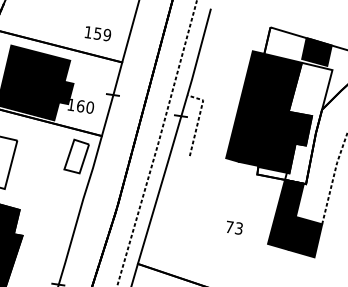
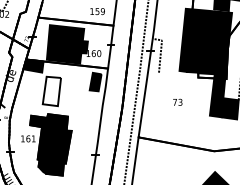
fill: (305, 124) -> (221, 45), added
fill: (76, 155) -> (95, 81), added
text: (234, 226) -> (177, 101), moved

